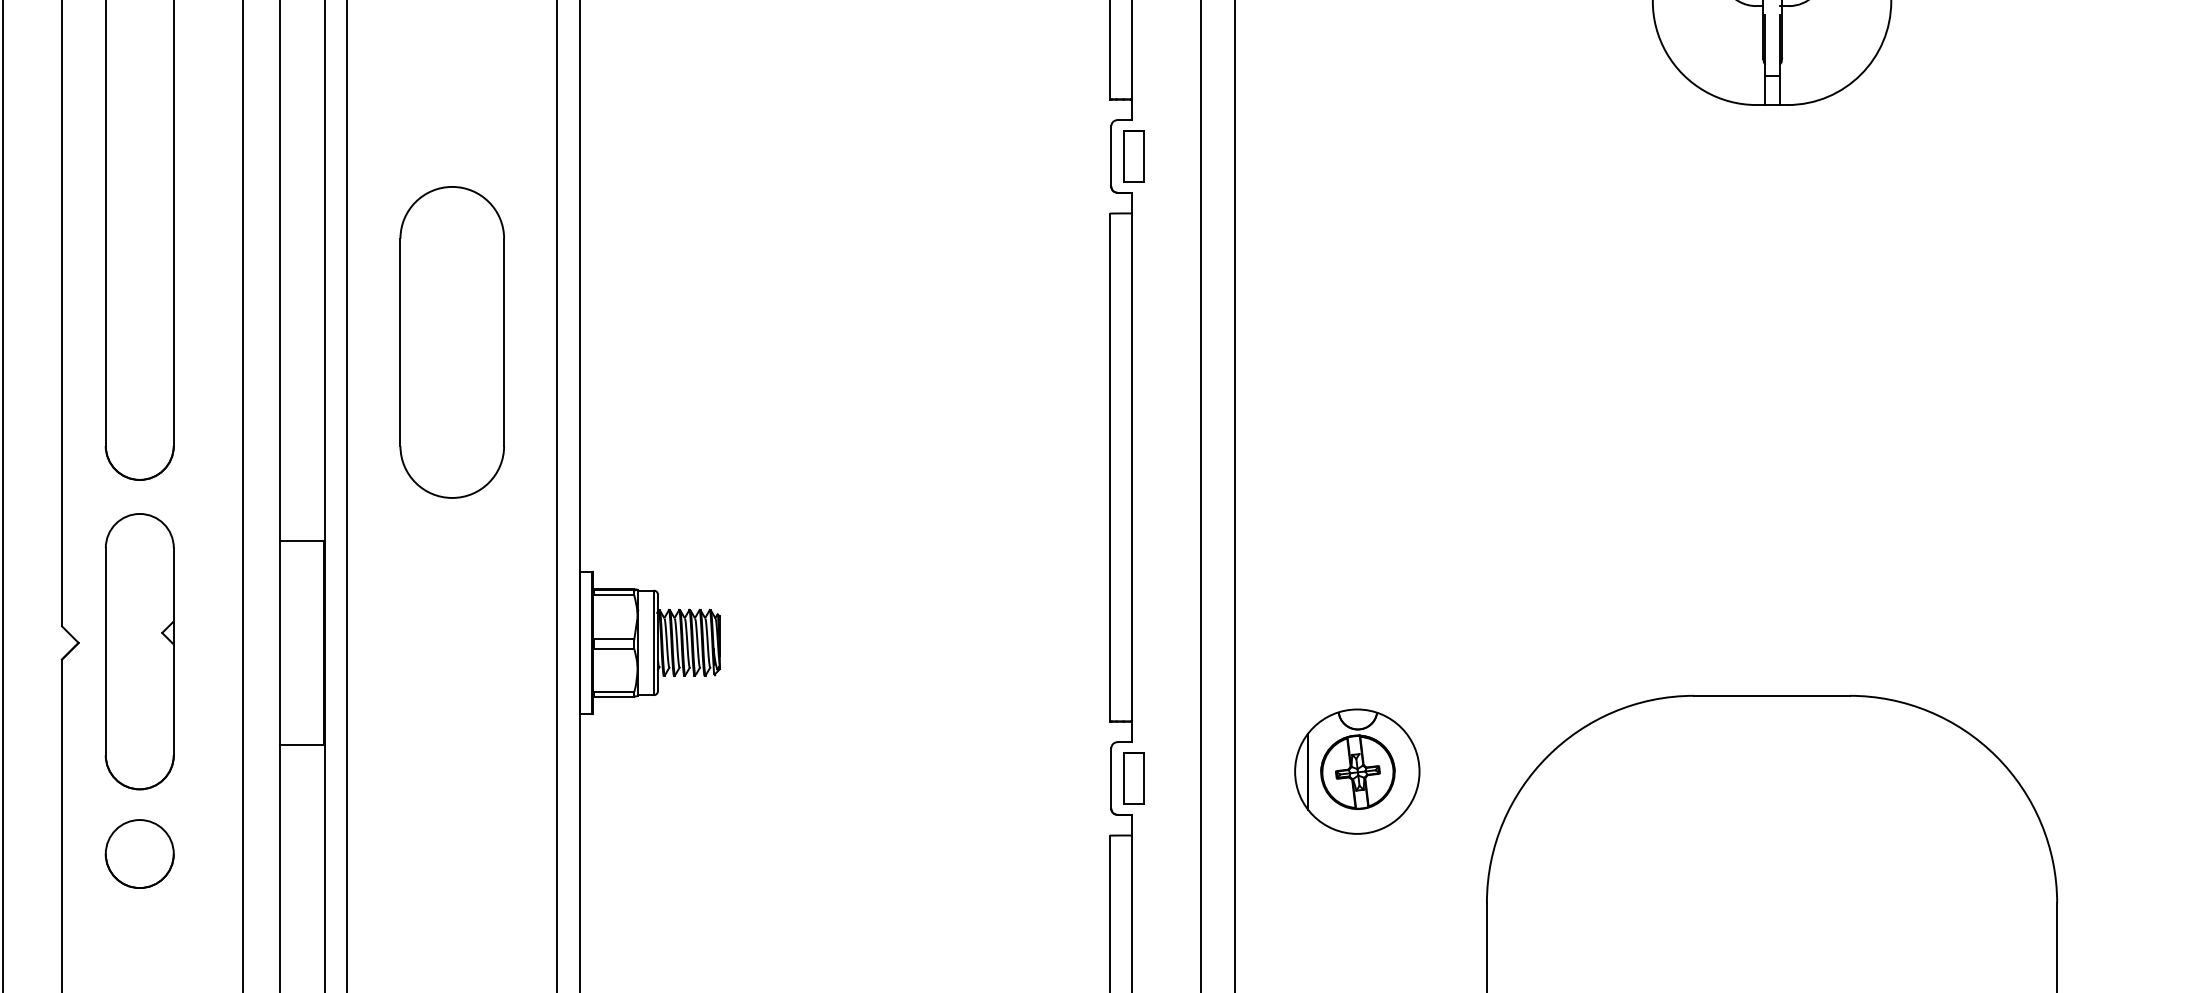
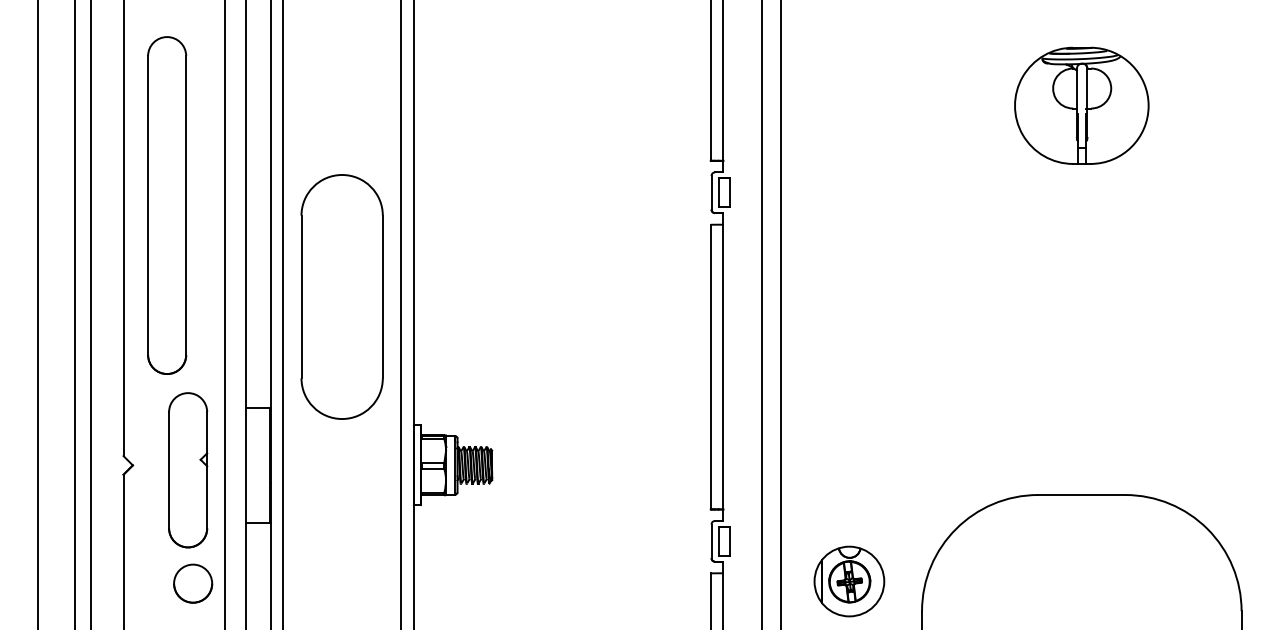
part: (452, 341) -> (342, 296), size x1.4
part: (140, 652) -> (188, 470), moved
part: (1357, 771) -> (849, 581), moved
circle: (140, 853) -> (193, 583), moved

